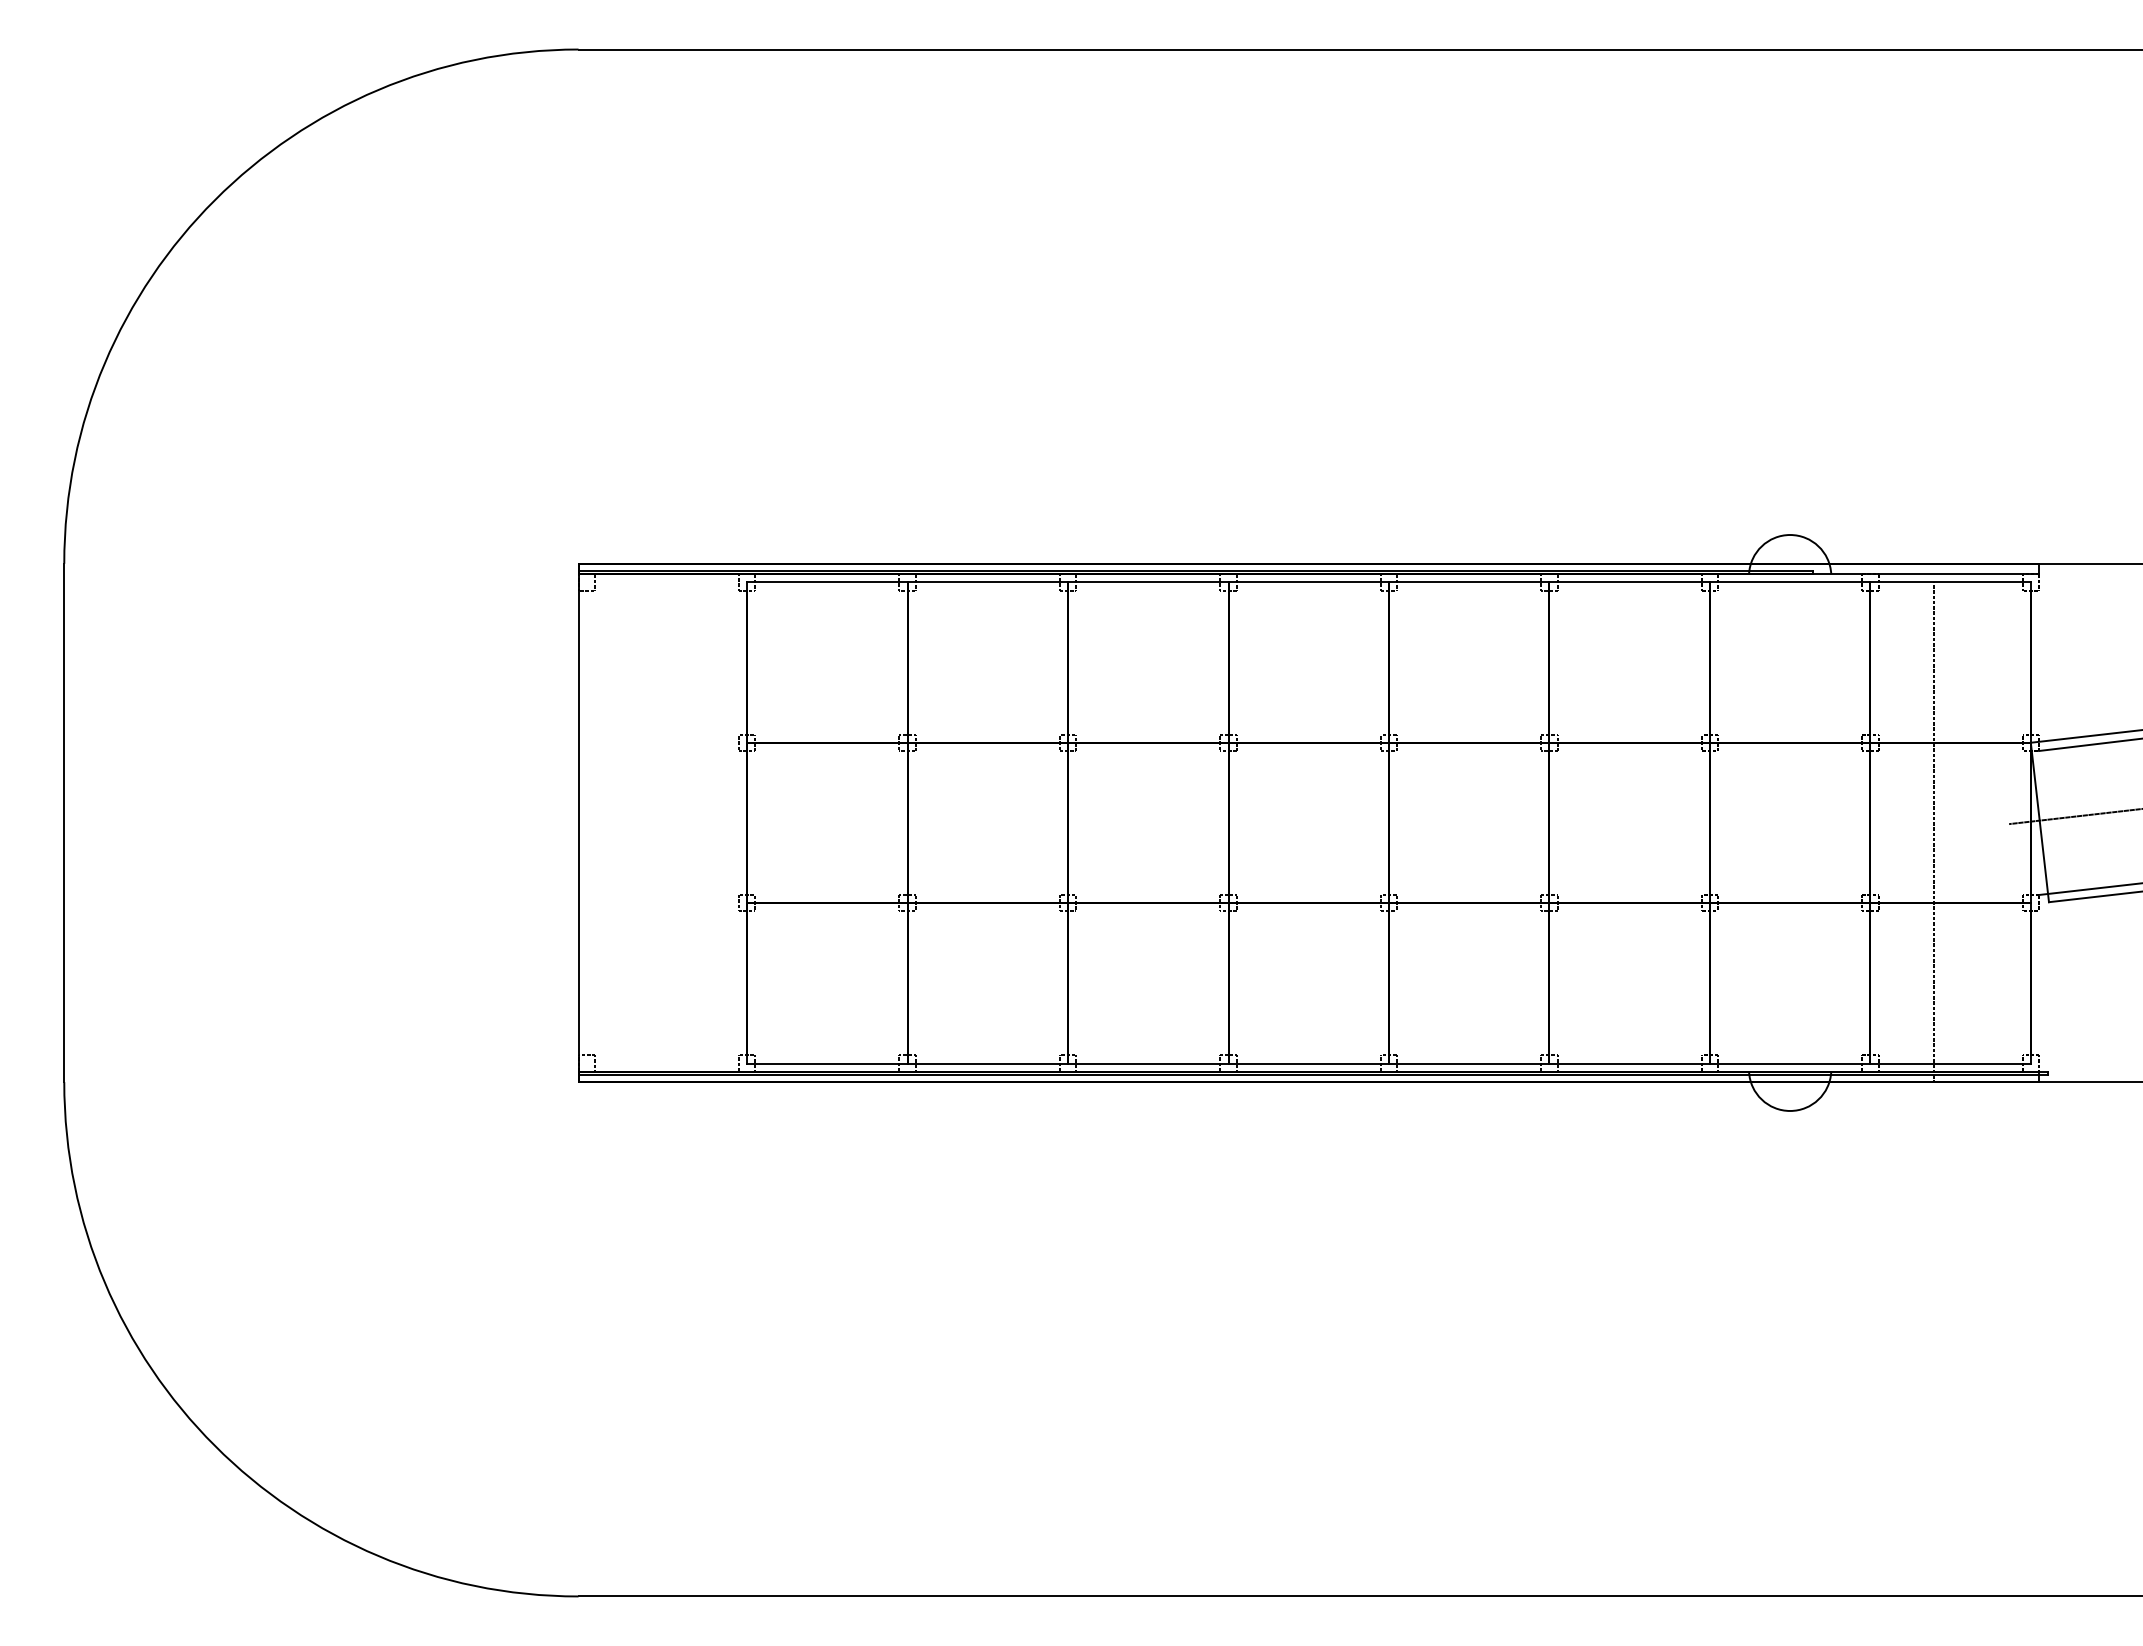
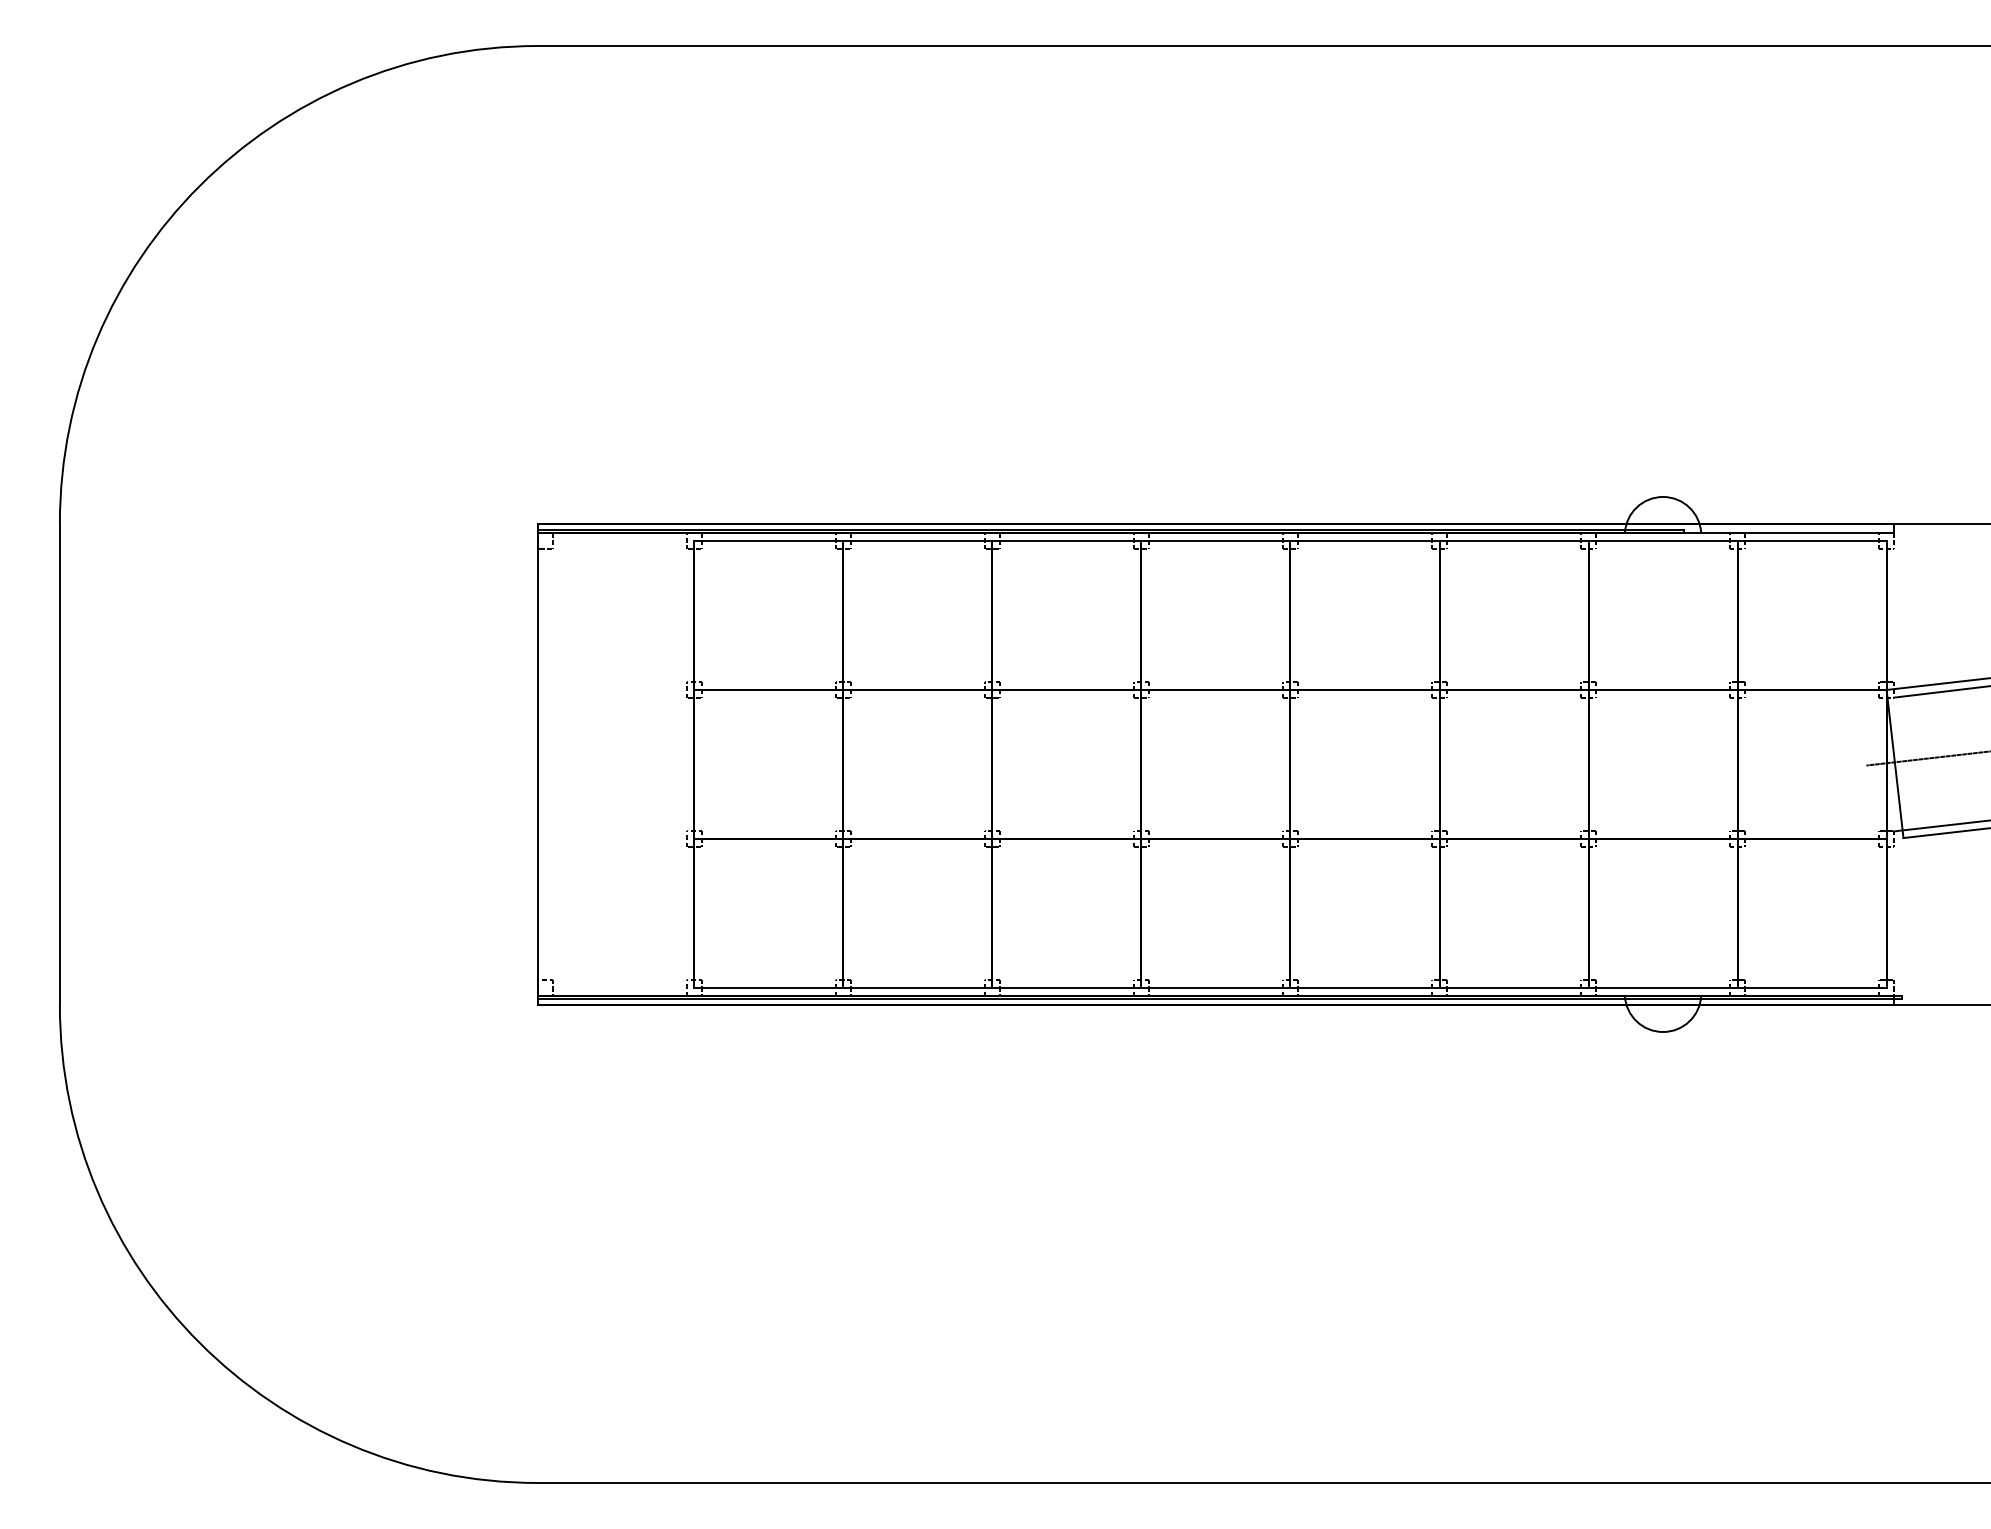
line: (1933, 832) -> (1796, 773), removed

